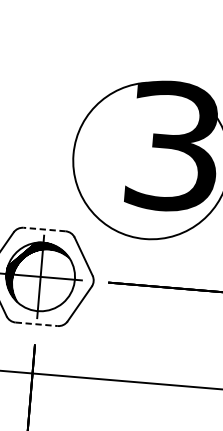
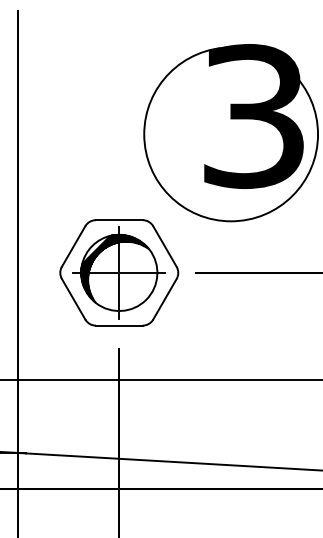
line: (43, 229) -> (118, 220), dashed -> solid
line: (36, 324) -> (119, 325), dashed -> solid

